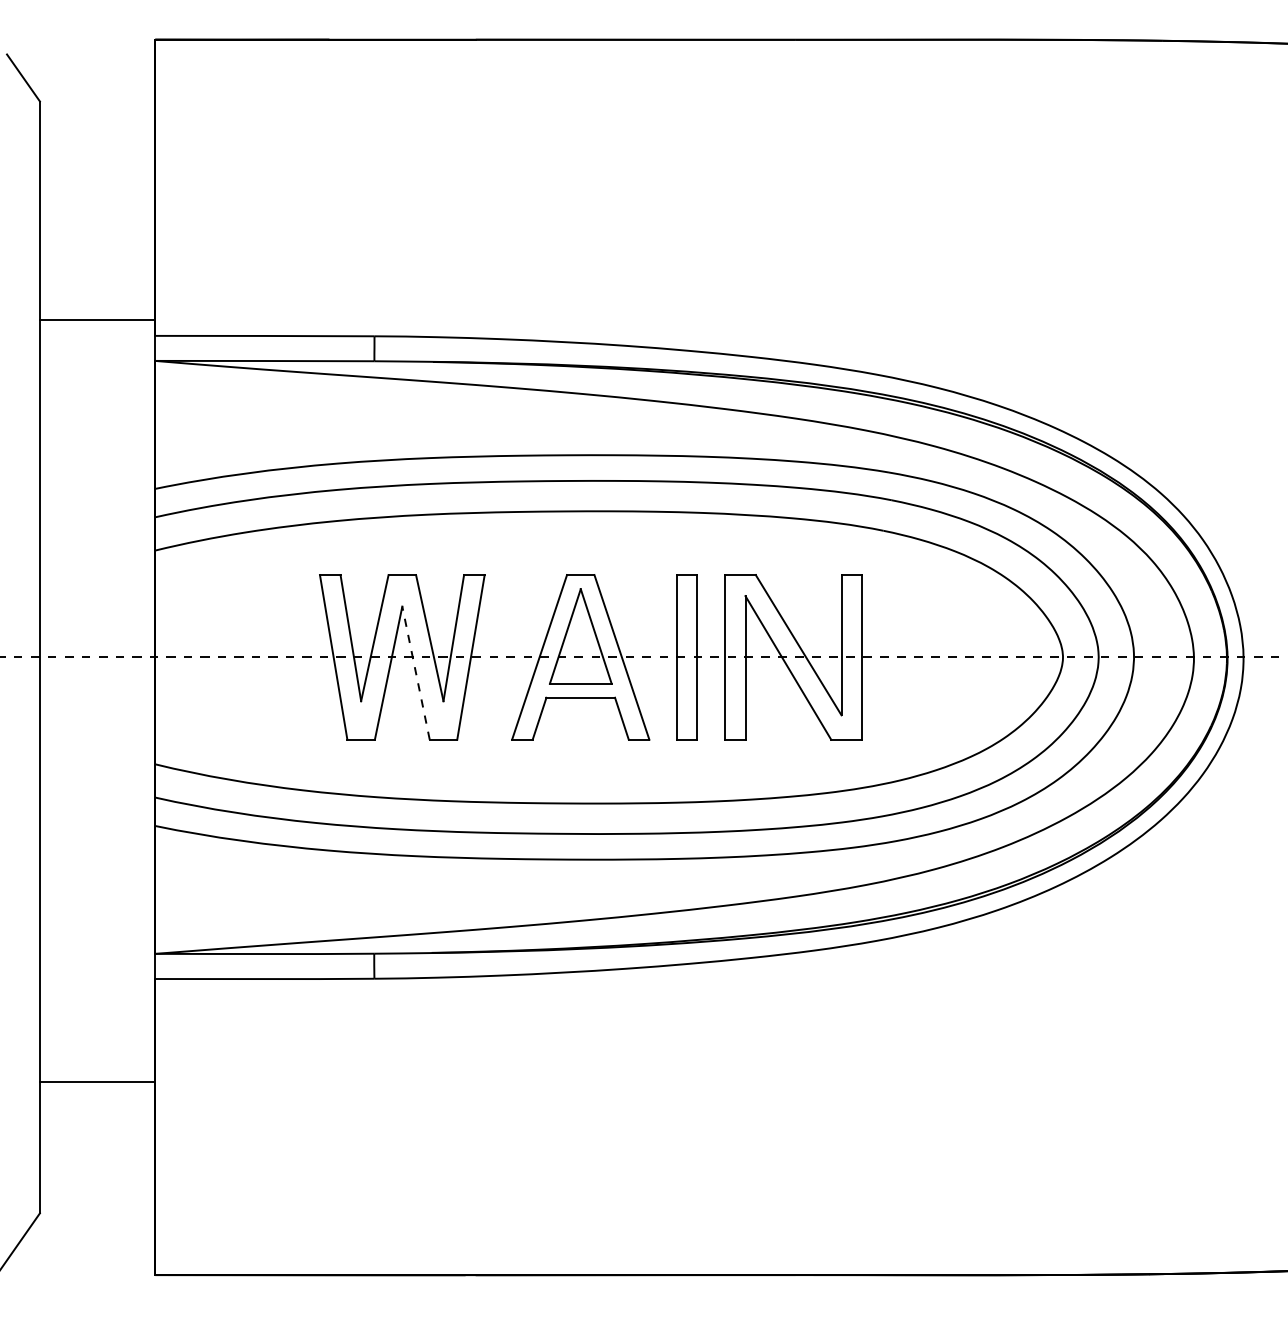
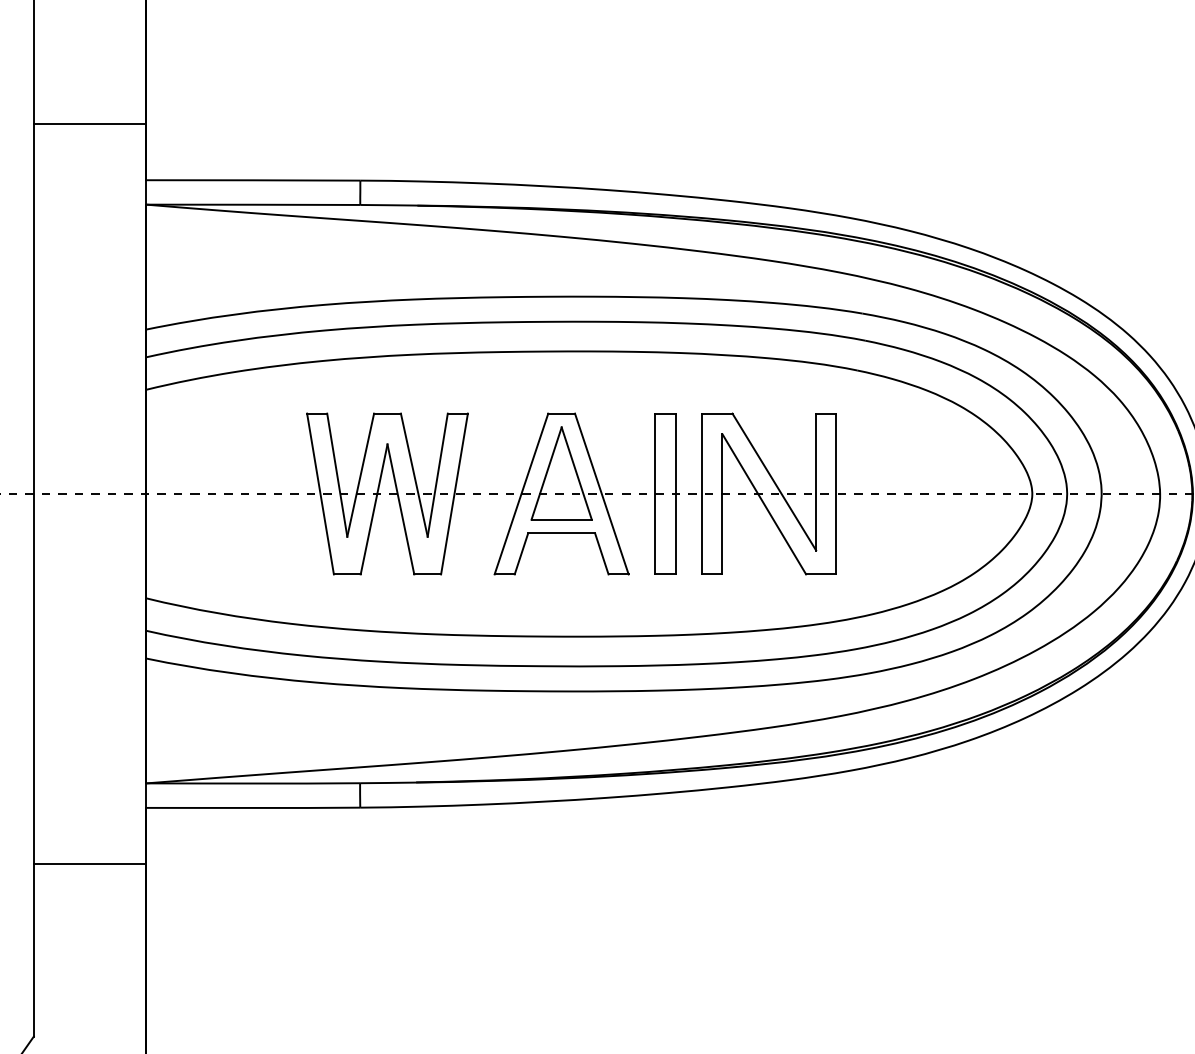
line: (97, 319) -> (89, 124), moved
line: (416, 673) -> (401, 509), dashed -> solid
line: (97, 1082) -> (89, 864), moved

